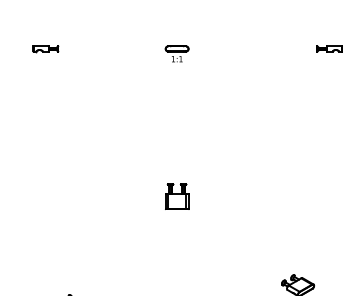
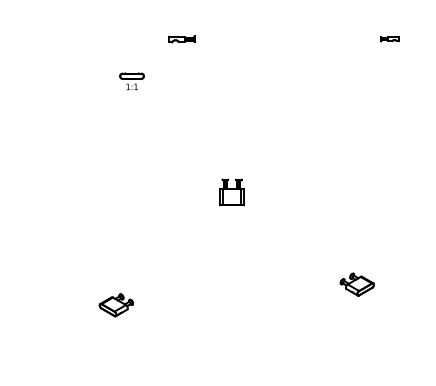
part: (45, 49) -> (181, 39), moved
part: (329, 49) -> (389, 39), size x0.7
part: (176, 54) -> (131, 81), moved

